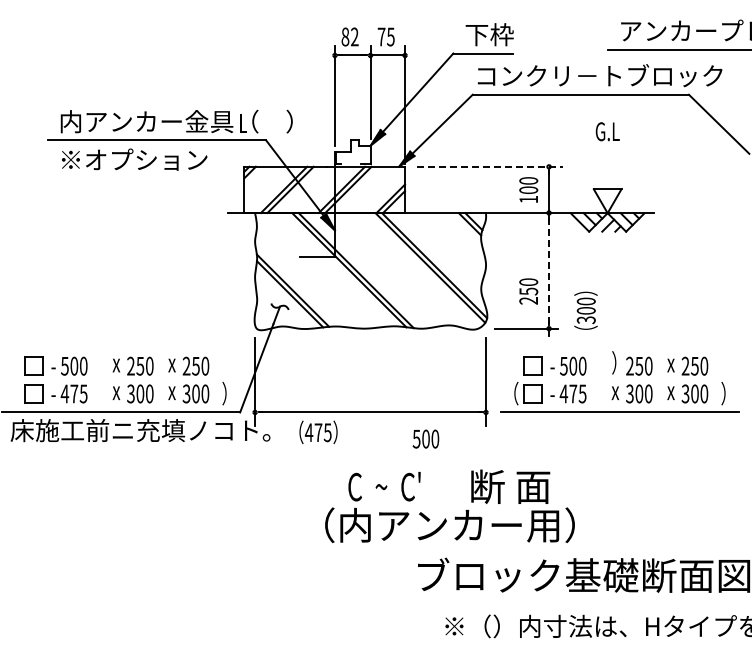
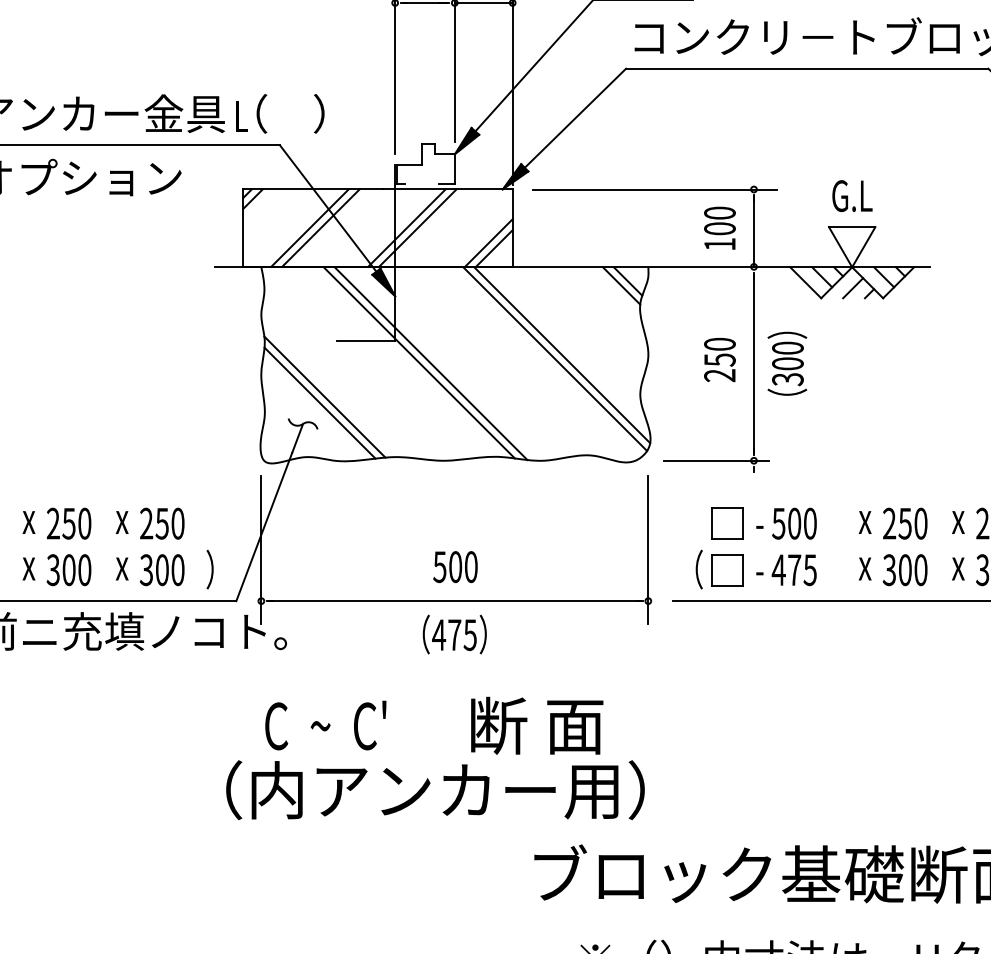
text: (607, 131) -> (851, 195), moved
line: (490, 166) -> (655, 188), dashed -> solid
line: (549, 270) -> (754, 363), dashed -> solid
text: (528, 291) -> (719, 359), moved
text: (585, 310) -> (786, 363), moved
text: (615, 362) -> (865, 517), ） -> x
text: (318, 432) -> (454, 634), moved
text: (425, 438) -> (454, 566), moved
text: (449, 505) -> (434, 757), moved

